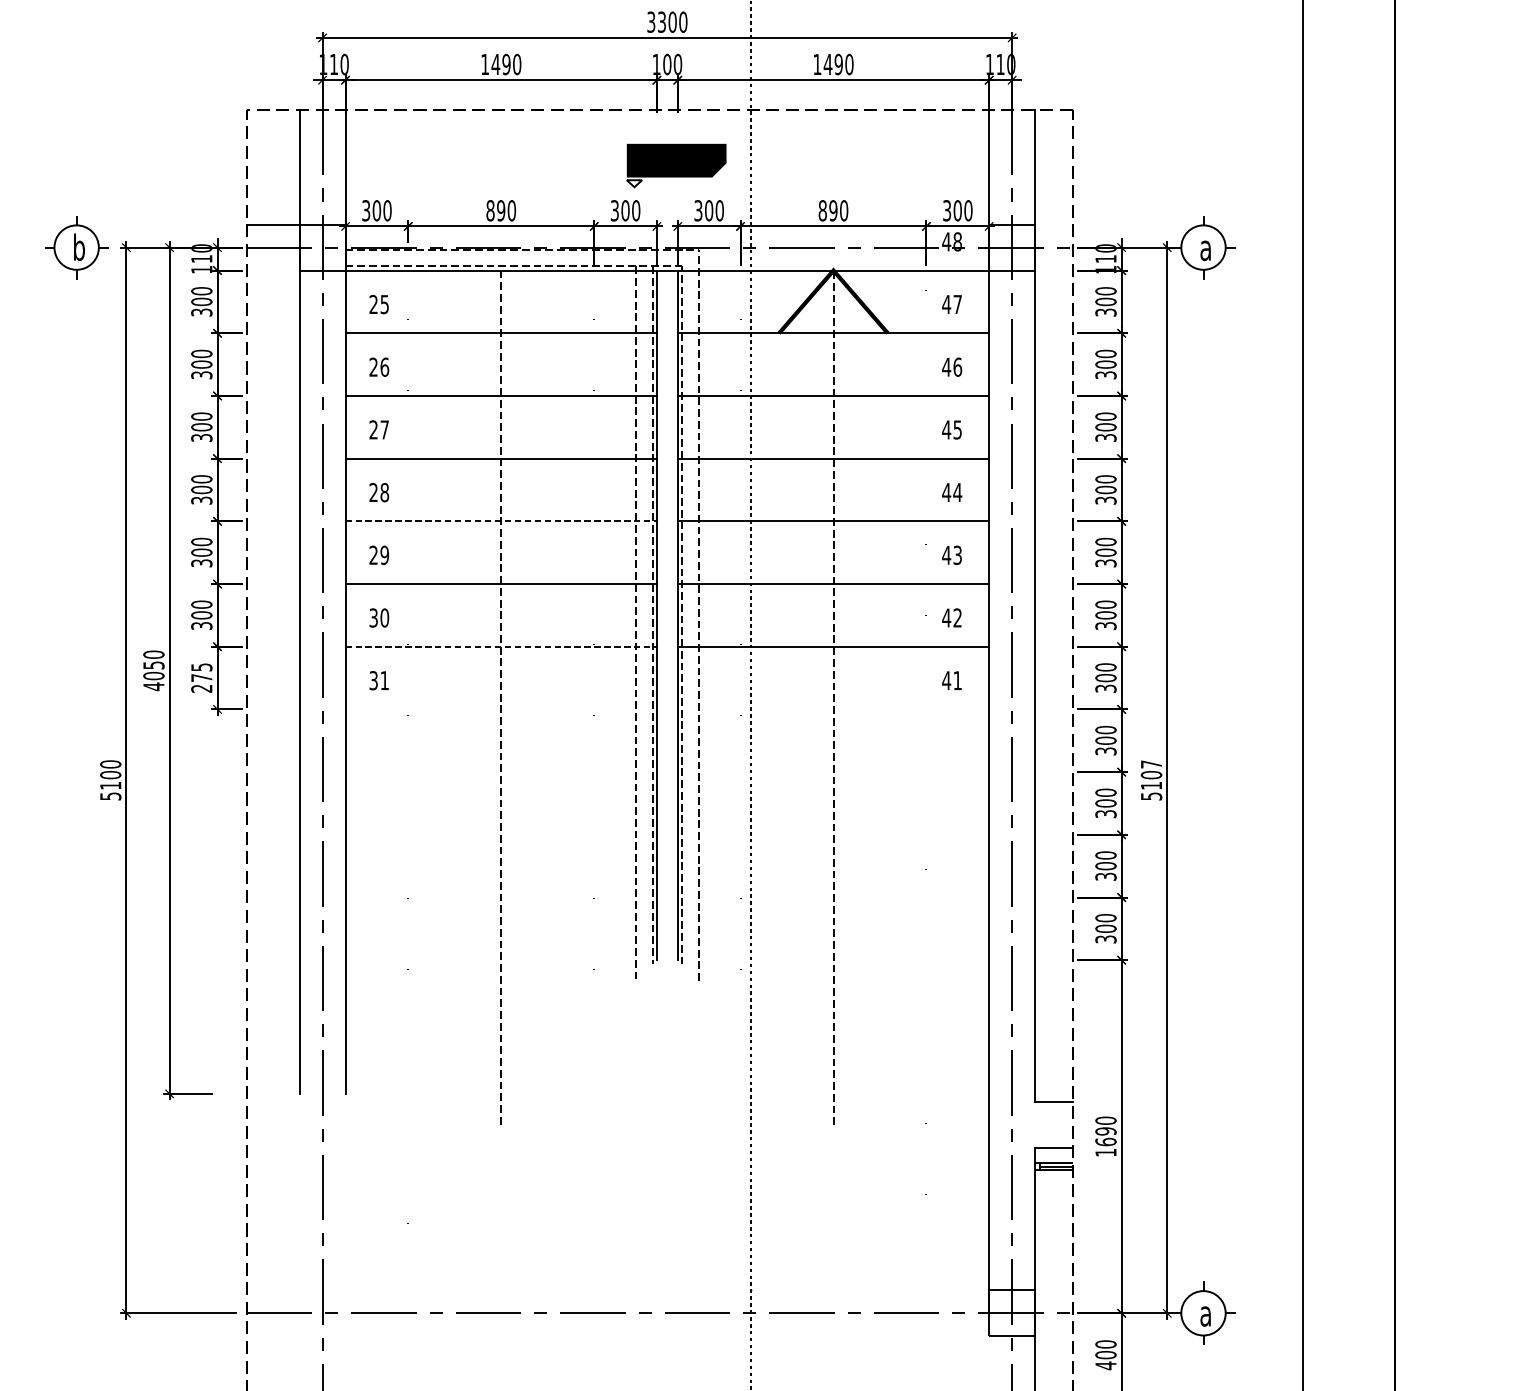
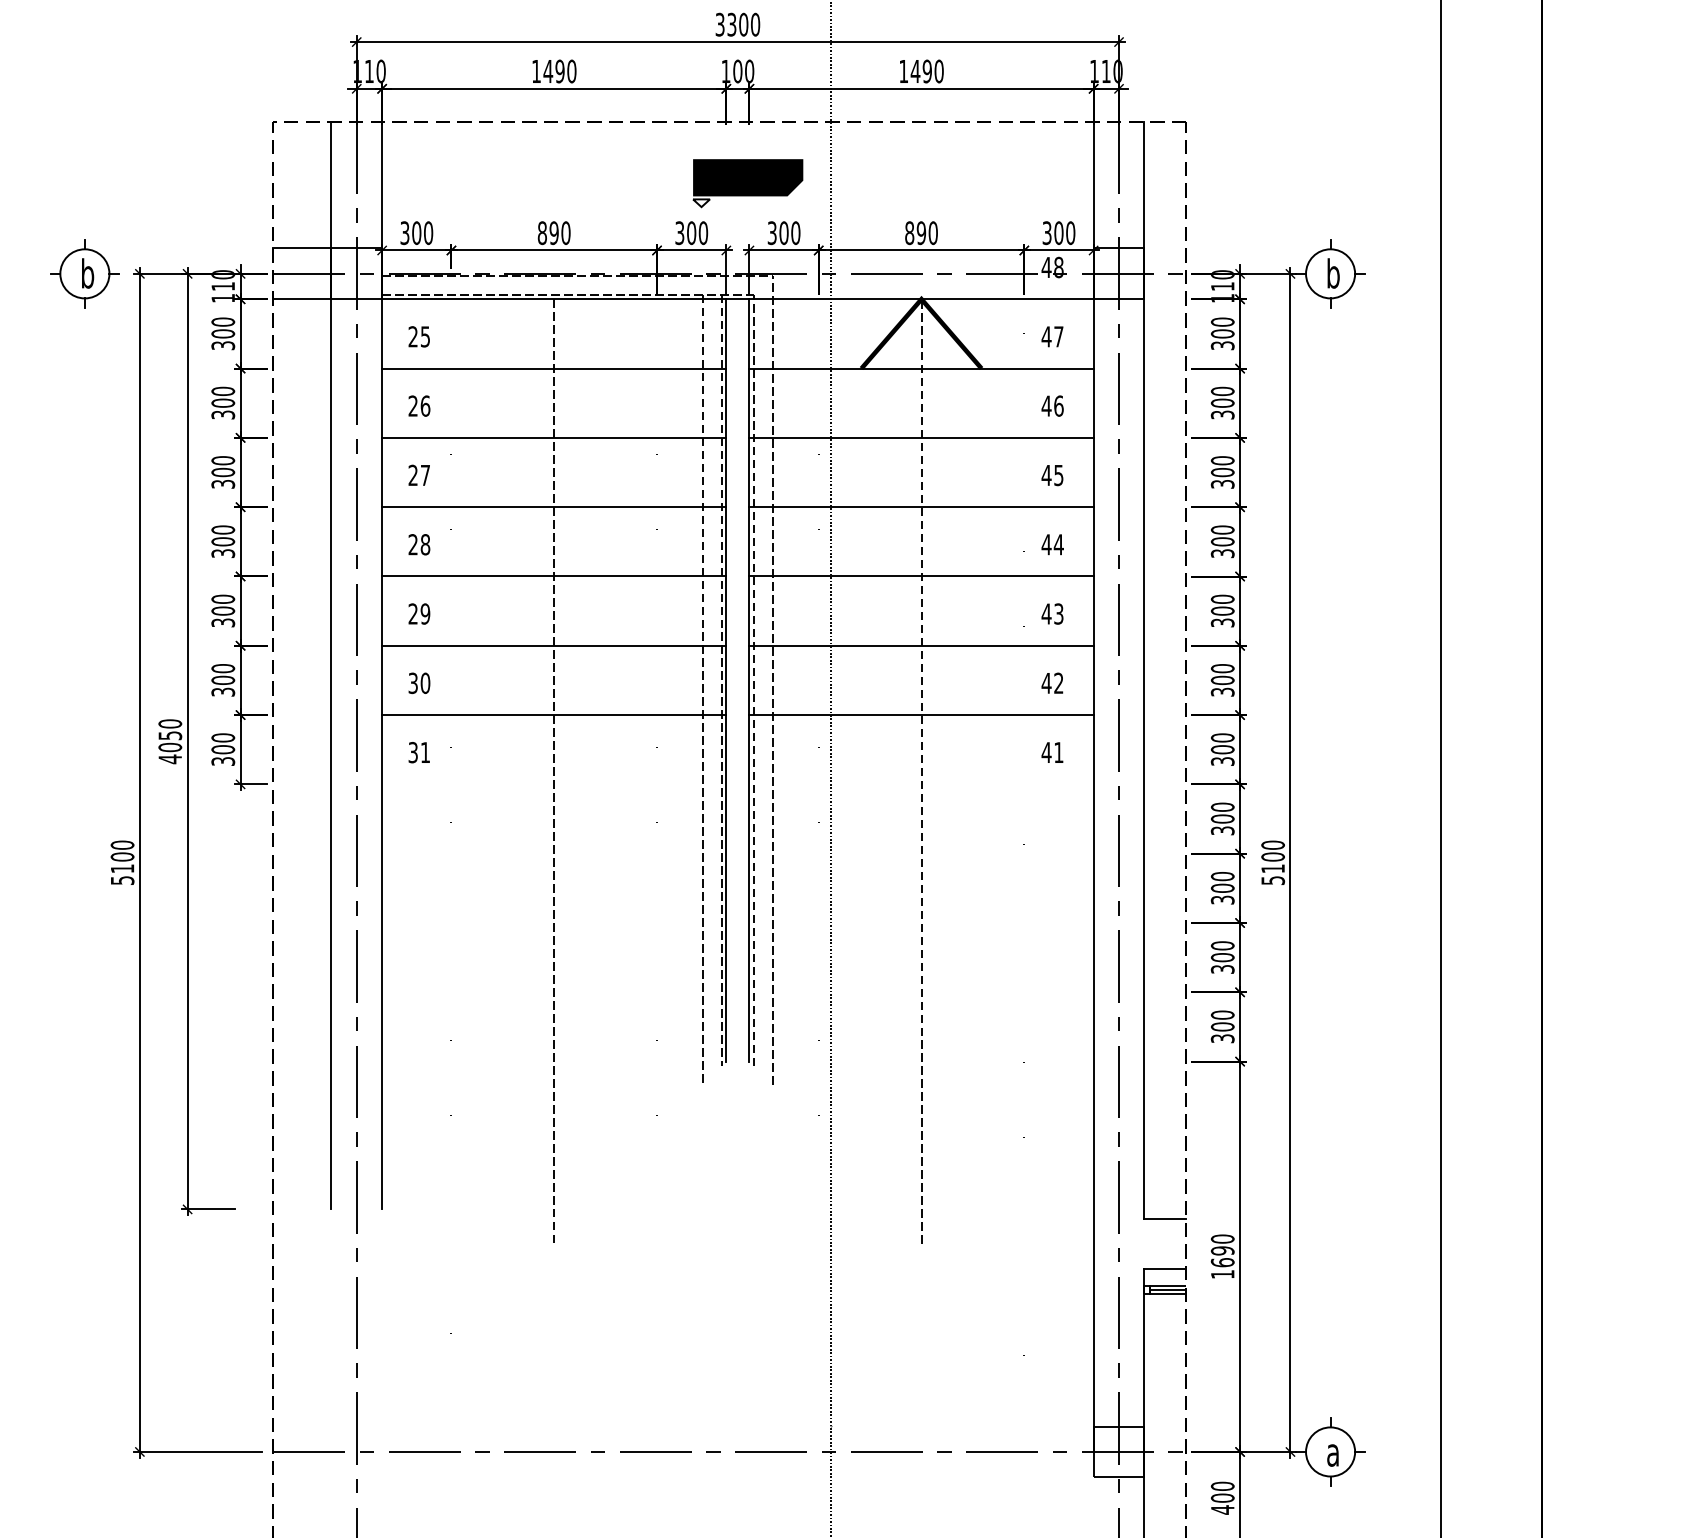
text: (1206, 247) -> (1333, 273), a -> b
line: (273, 270) -> (302, 299), added
line: (501, 521) -> (554, 576), dashed -> solid
line: (501, 647) -> (554, 715), dashed -> solid
text: (202, 677) -> (223, 749), 275 -> 300
text: (1150, 763) -> (1272, 844), 5107 -> 5100

